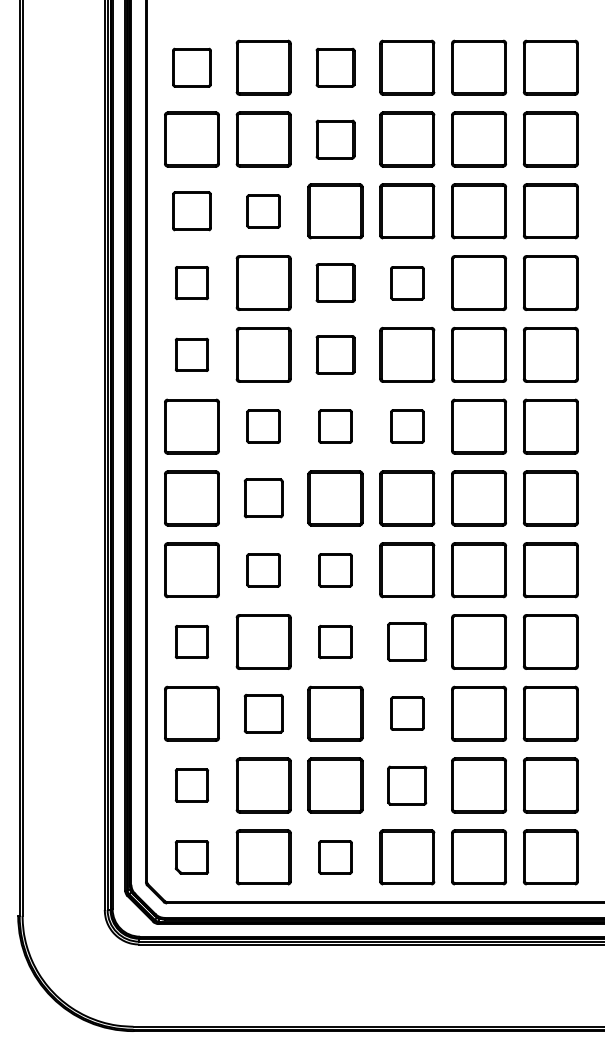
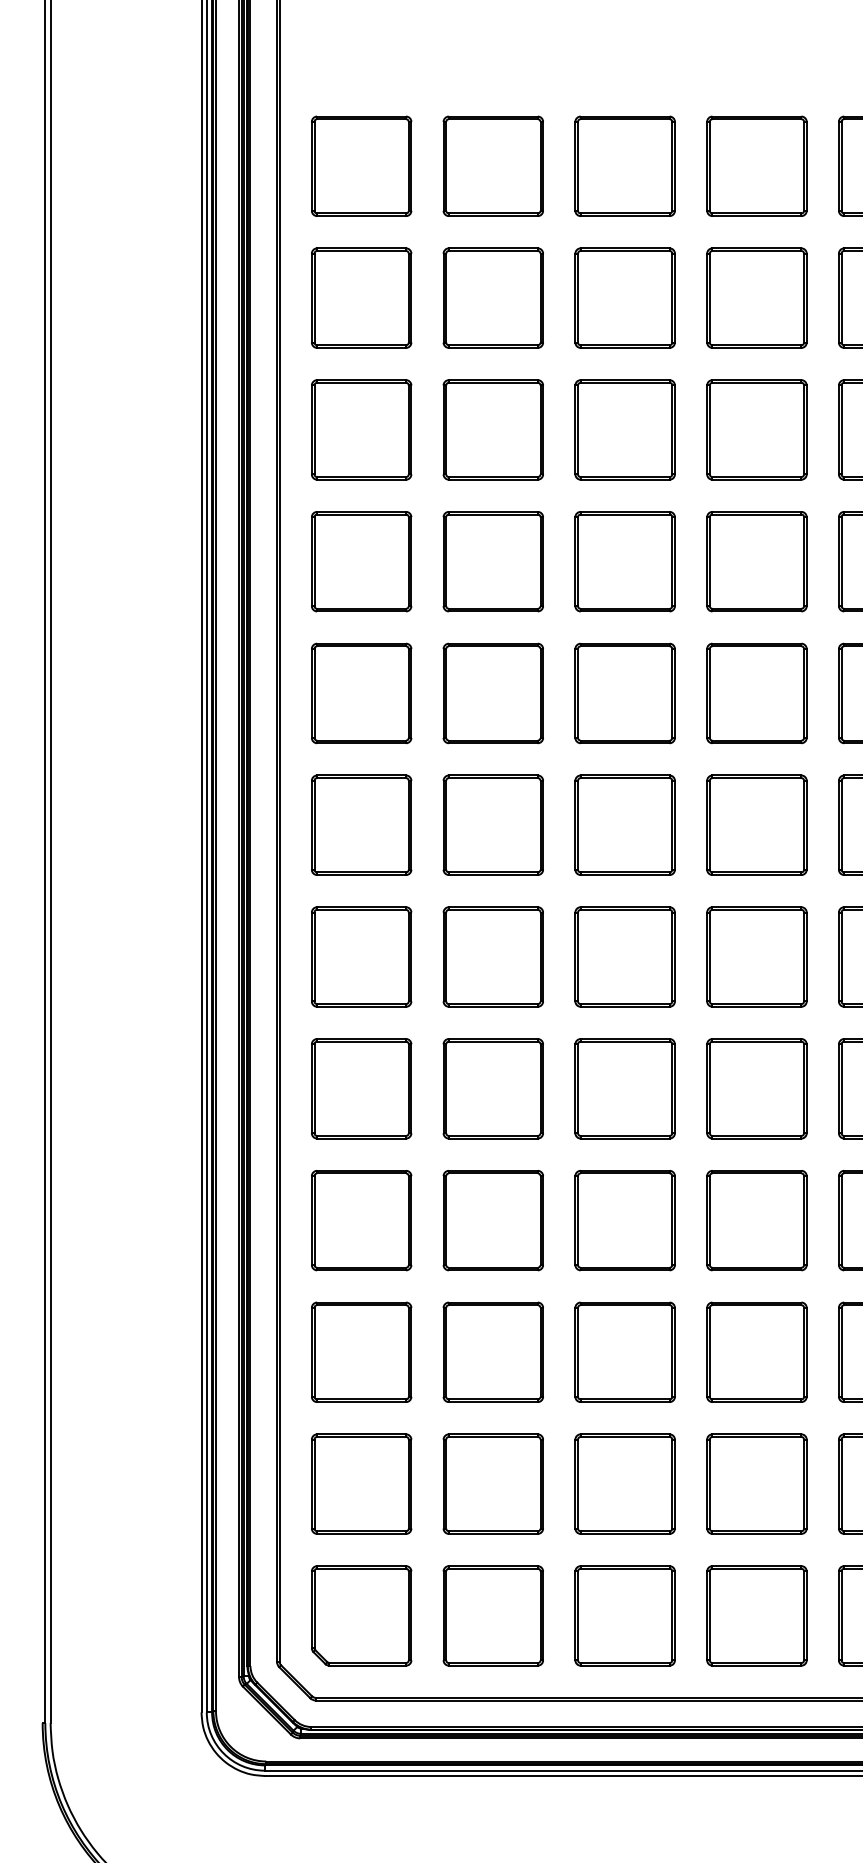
part: (191, 67) -> (360, 165), size x1.43
part: (335, 67) -> (625, 165), size x1.43
part: (335, 139) -> (625, 298), size x1.43
part: (191, 211) -> (360, 430), size x1.43
part: (263, 211) -> (492, 430), size x1.67
part: (191, 282) -> (360, 560), size x1.67
part: (335, 282) -> (625, 560), size x1.43
part: (407, 283) -> (757, 562), size x1.67
part: (191, 354) -> (360, 692), size x1.67
part: (335, 354) -> (625, 692), size x1.43
part: (263, 426) -> (492, 824), size x1.67
part: (335, 426) -> (625, 824), size x1.67
part: (407, 426) -> (757, 824), size x1.67
part: (263, 498) -> (492, 957), size x1.43
part: (263, 570) -> (492, 1089), size x1.67
part: (335, 570) -> (625, 1089), size x1.67
part: (191, 641) -> (360, 1219), size x1.67
part: (335, 641) -> (625, 1219), size x1.67
part: (407, 641) -> (757, 1219), size x1.43
part: (263, 713) -> (492, 1351), size x1.43
part: (407, 713) -> (757, 1351), size x1.67
part: (191, 785) -> (360, 1483), size x1.67
part: (407, 785) -> (757, 1483), size x1.43
part: (191, 857) -> (360, 1616), size x1.67
part: (335, 857) -> (625, 1616), size x1.67

